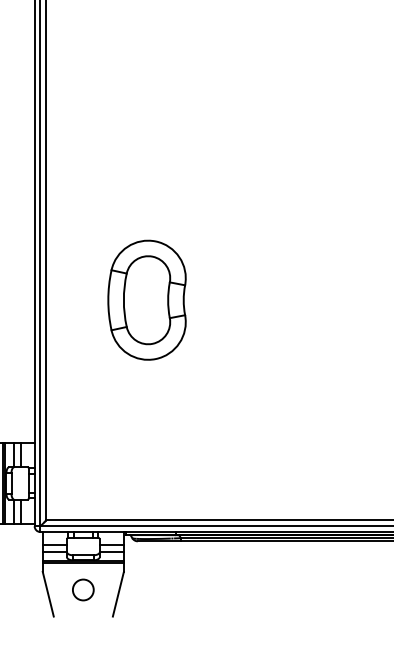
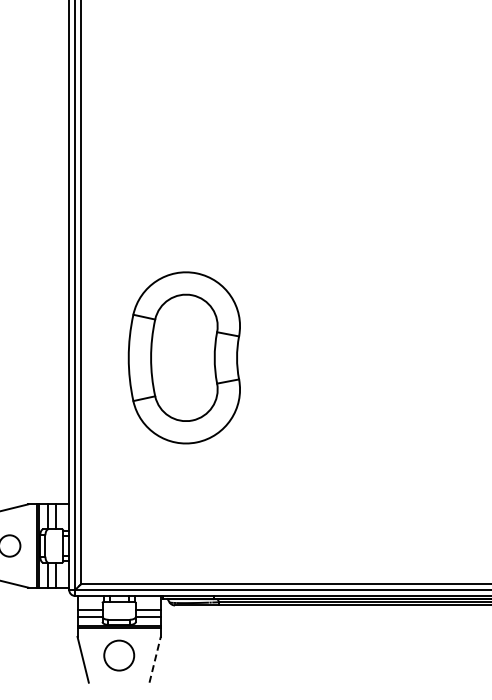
part: (146, 300) -> (184, 358), size x1.4
circle: (82, 589) -> (118, 654), size x1.4
line: (118, 593) -> (155, 659), solid -> dashed

